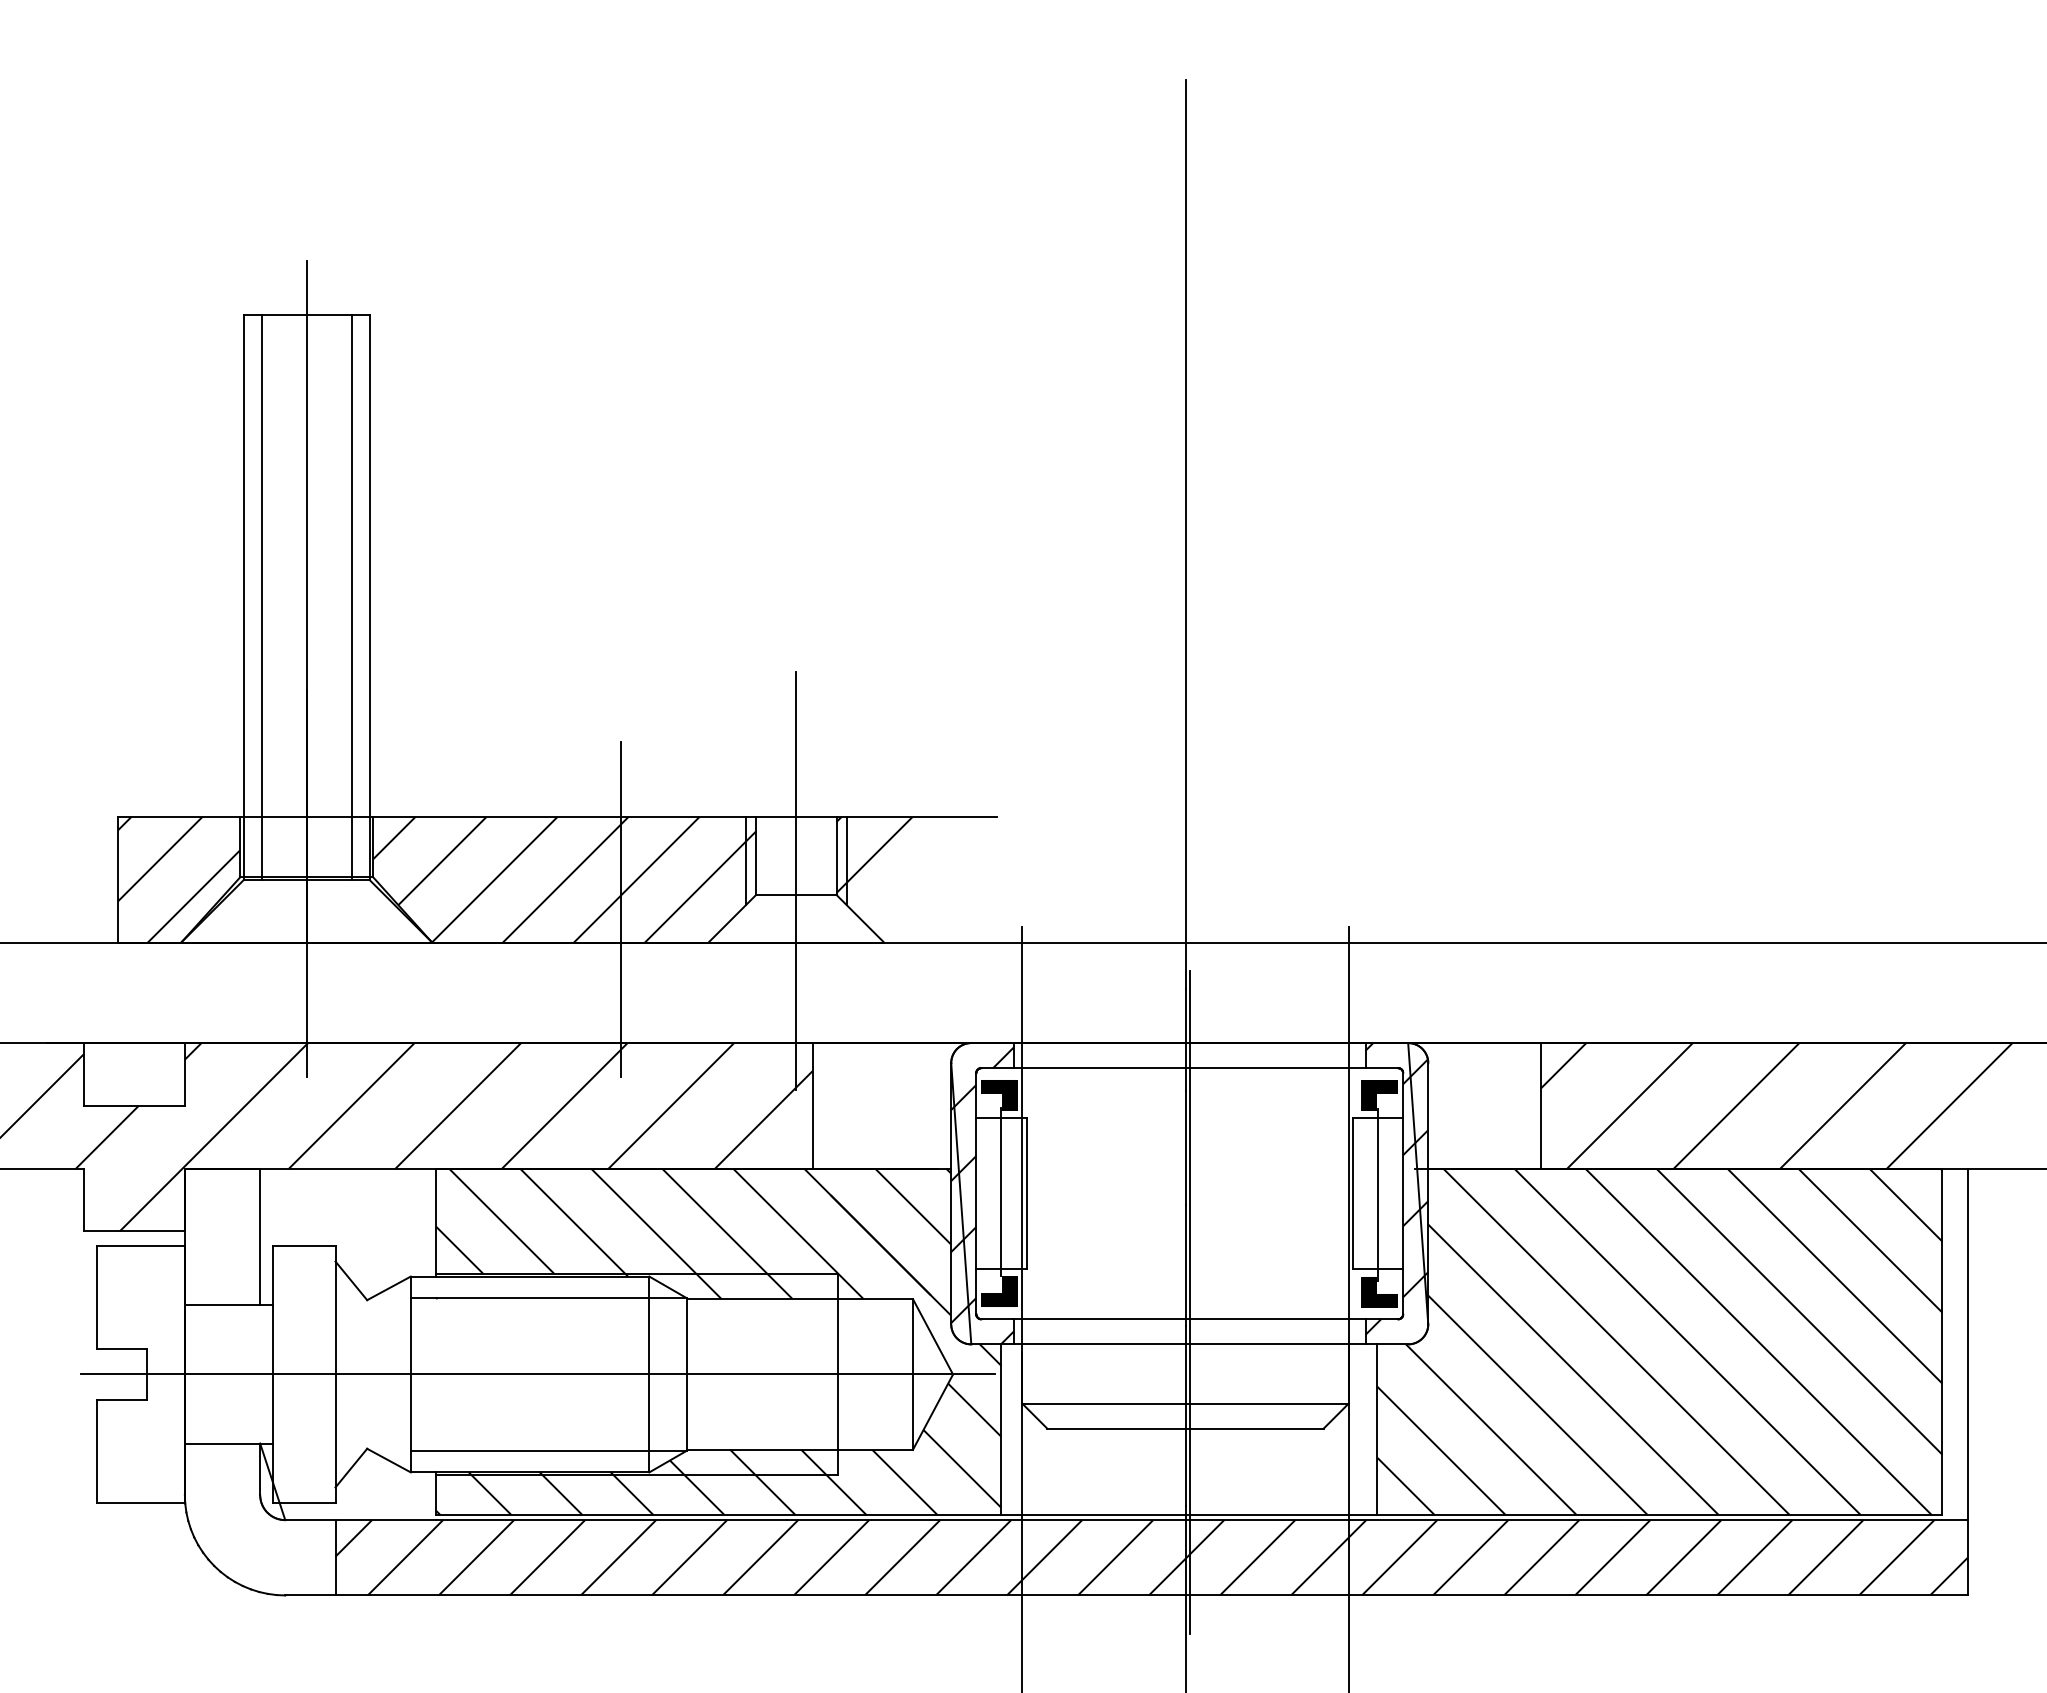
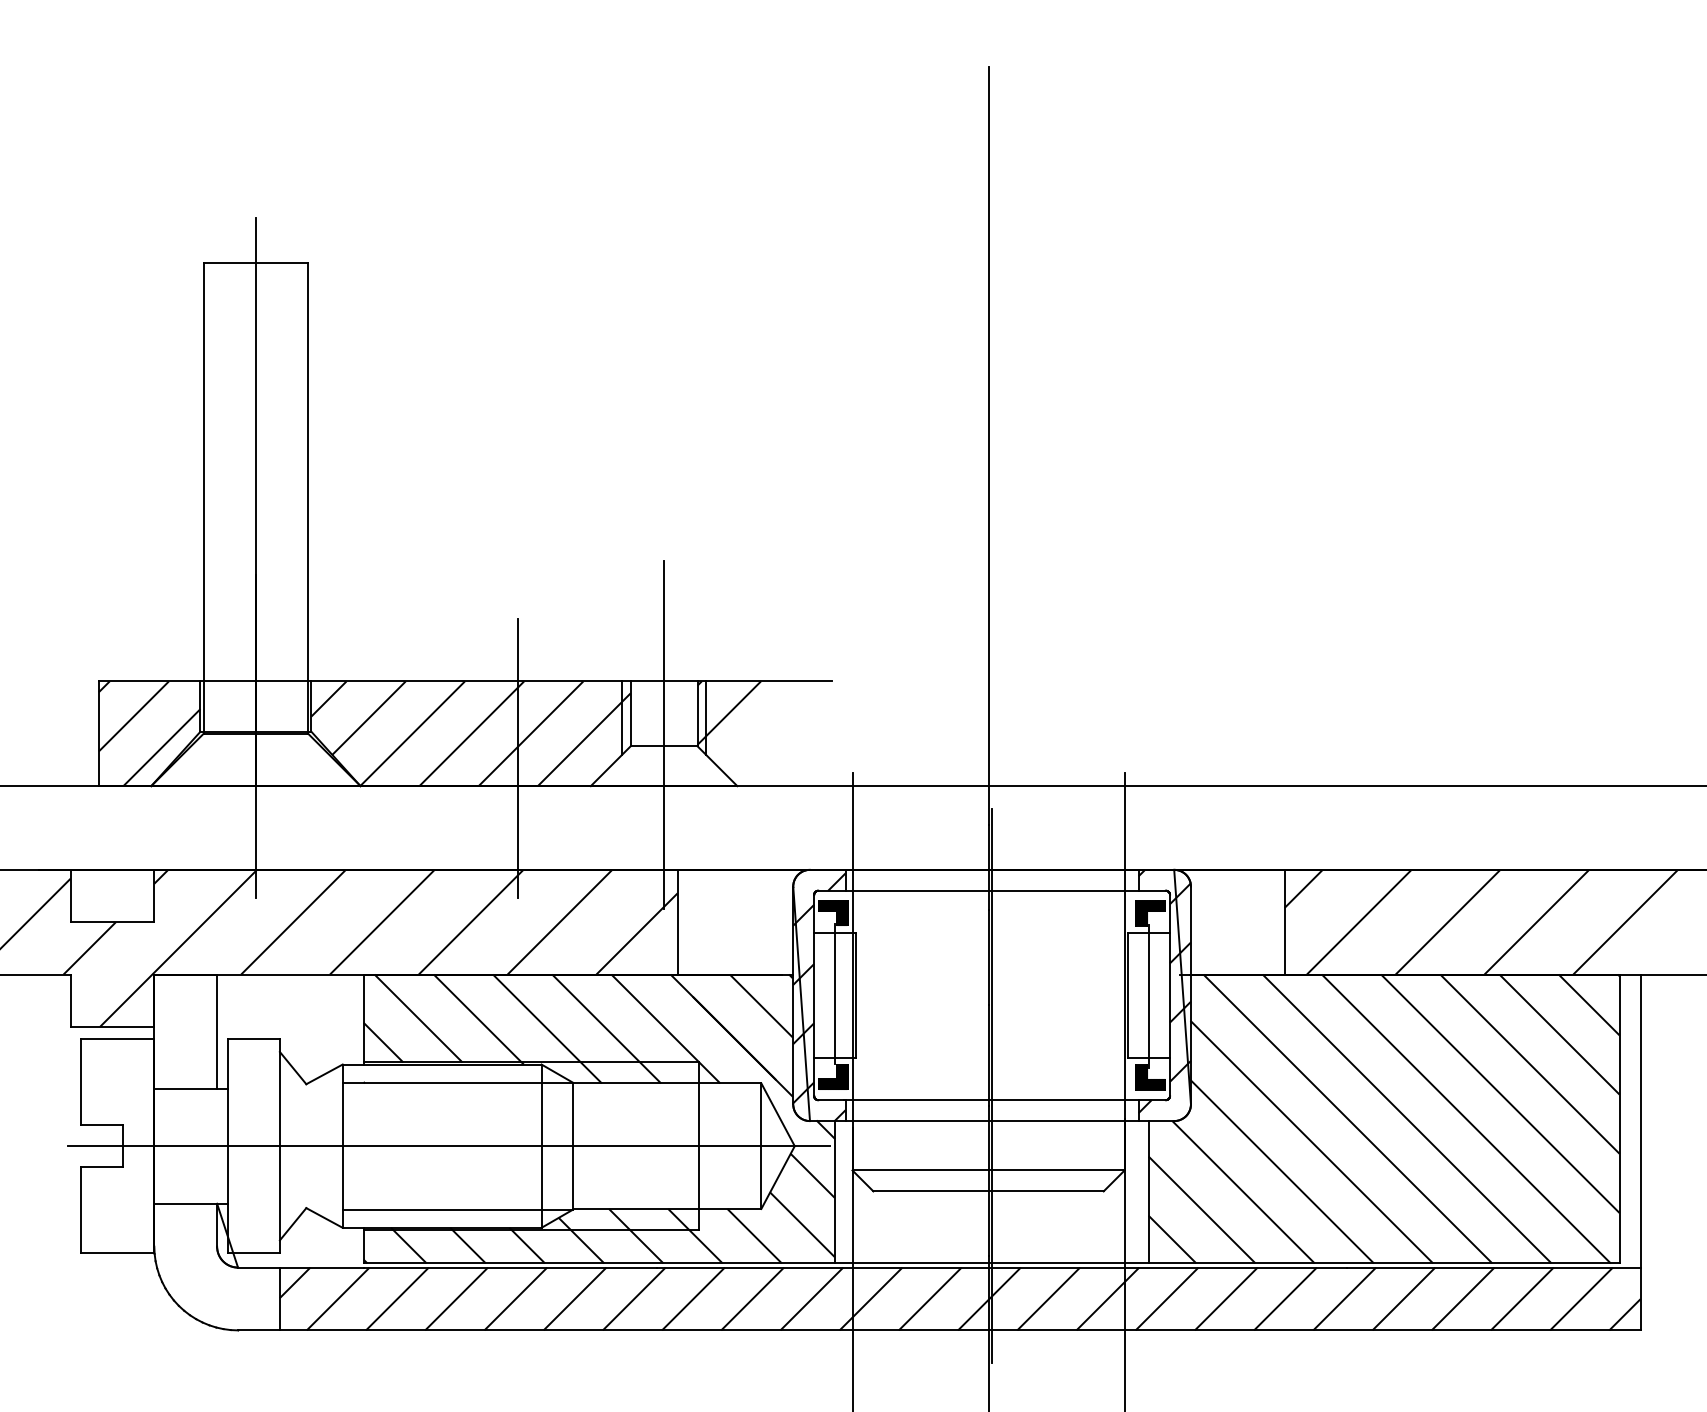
line: (261, 596) -> (218, 497), removed
line: (351, 596) -> (293, 497), removed

